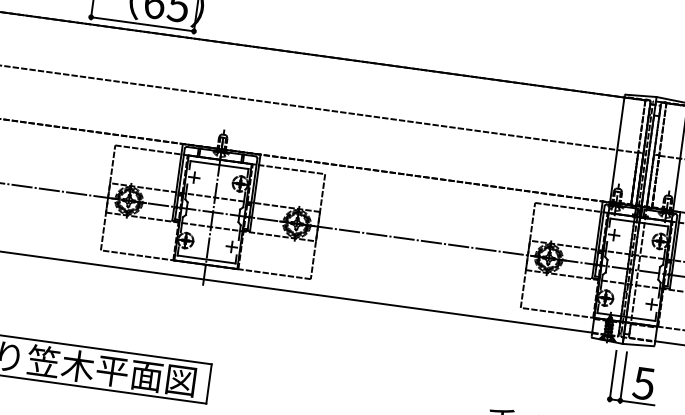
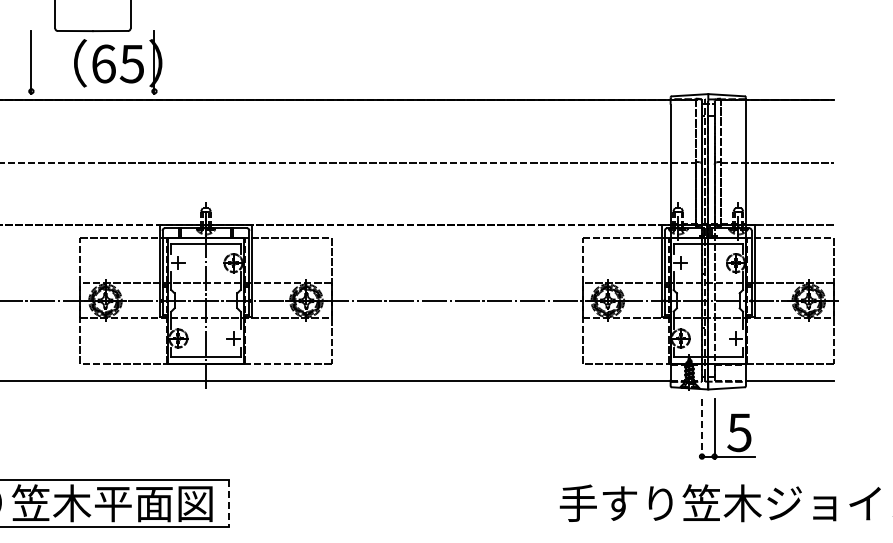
line: (142, 24) -> (92, 91), removed
line: (613, 376) -> (702, 429), solid -> dashed
line: (208, 384) -> (228, 503), solid -> dashed

